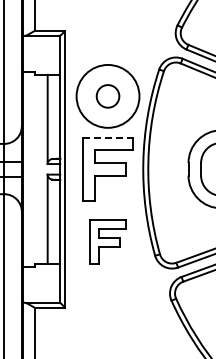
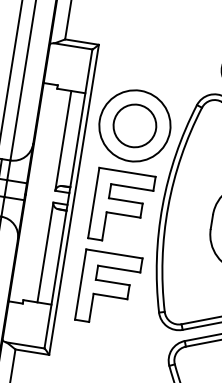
circle: (107, 96) -> (134, 125), size x1.67
line: (108, 137) -> (128, 171), dashed -> solid
part: (107, 242) -> (108, 289), size x1.43

